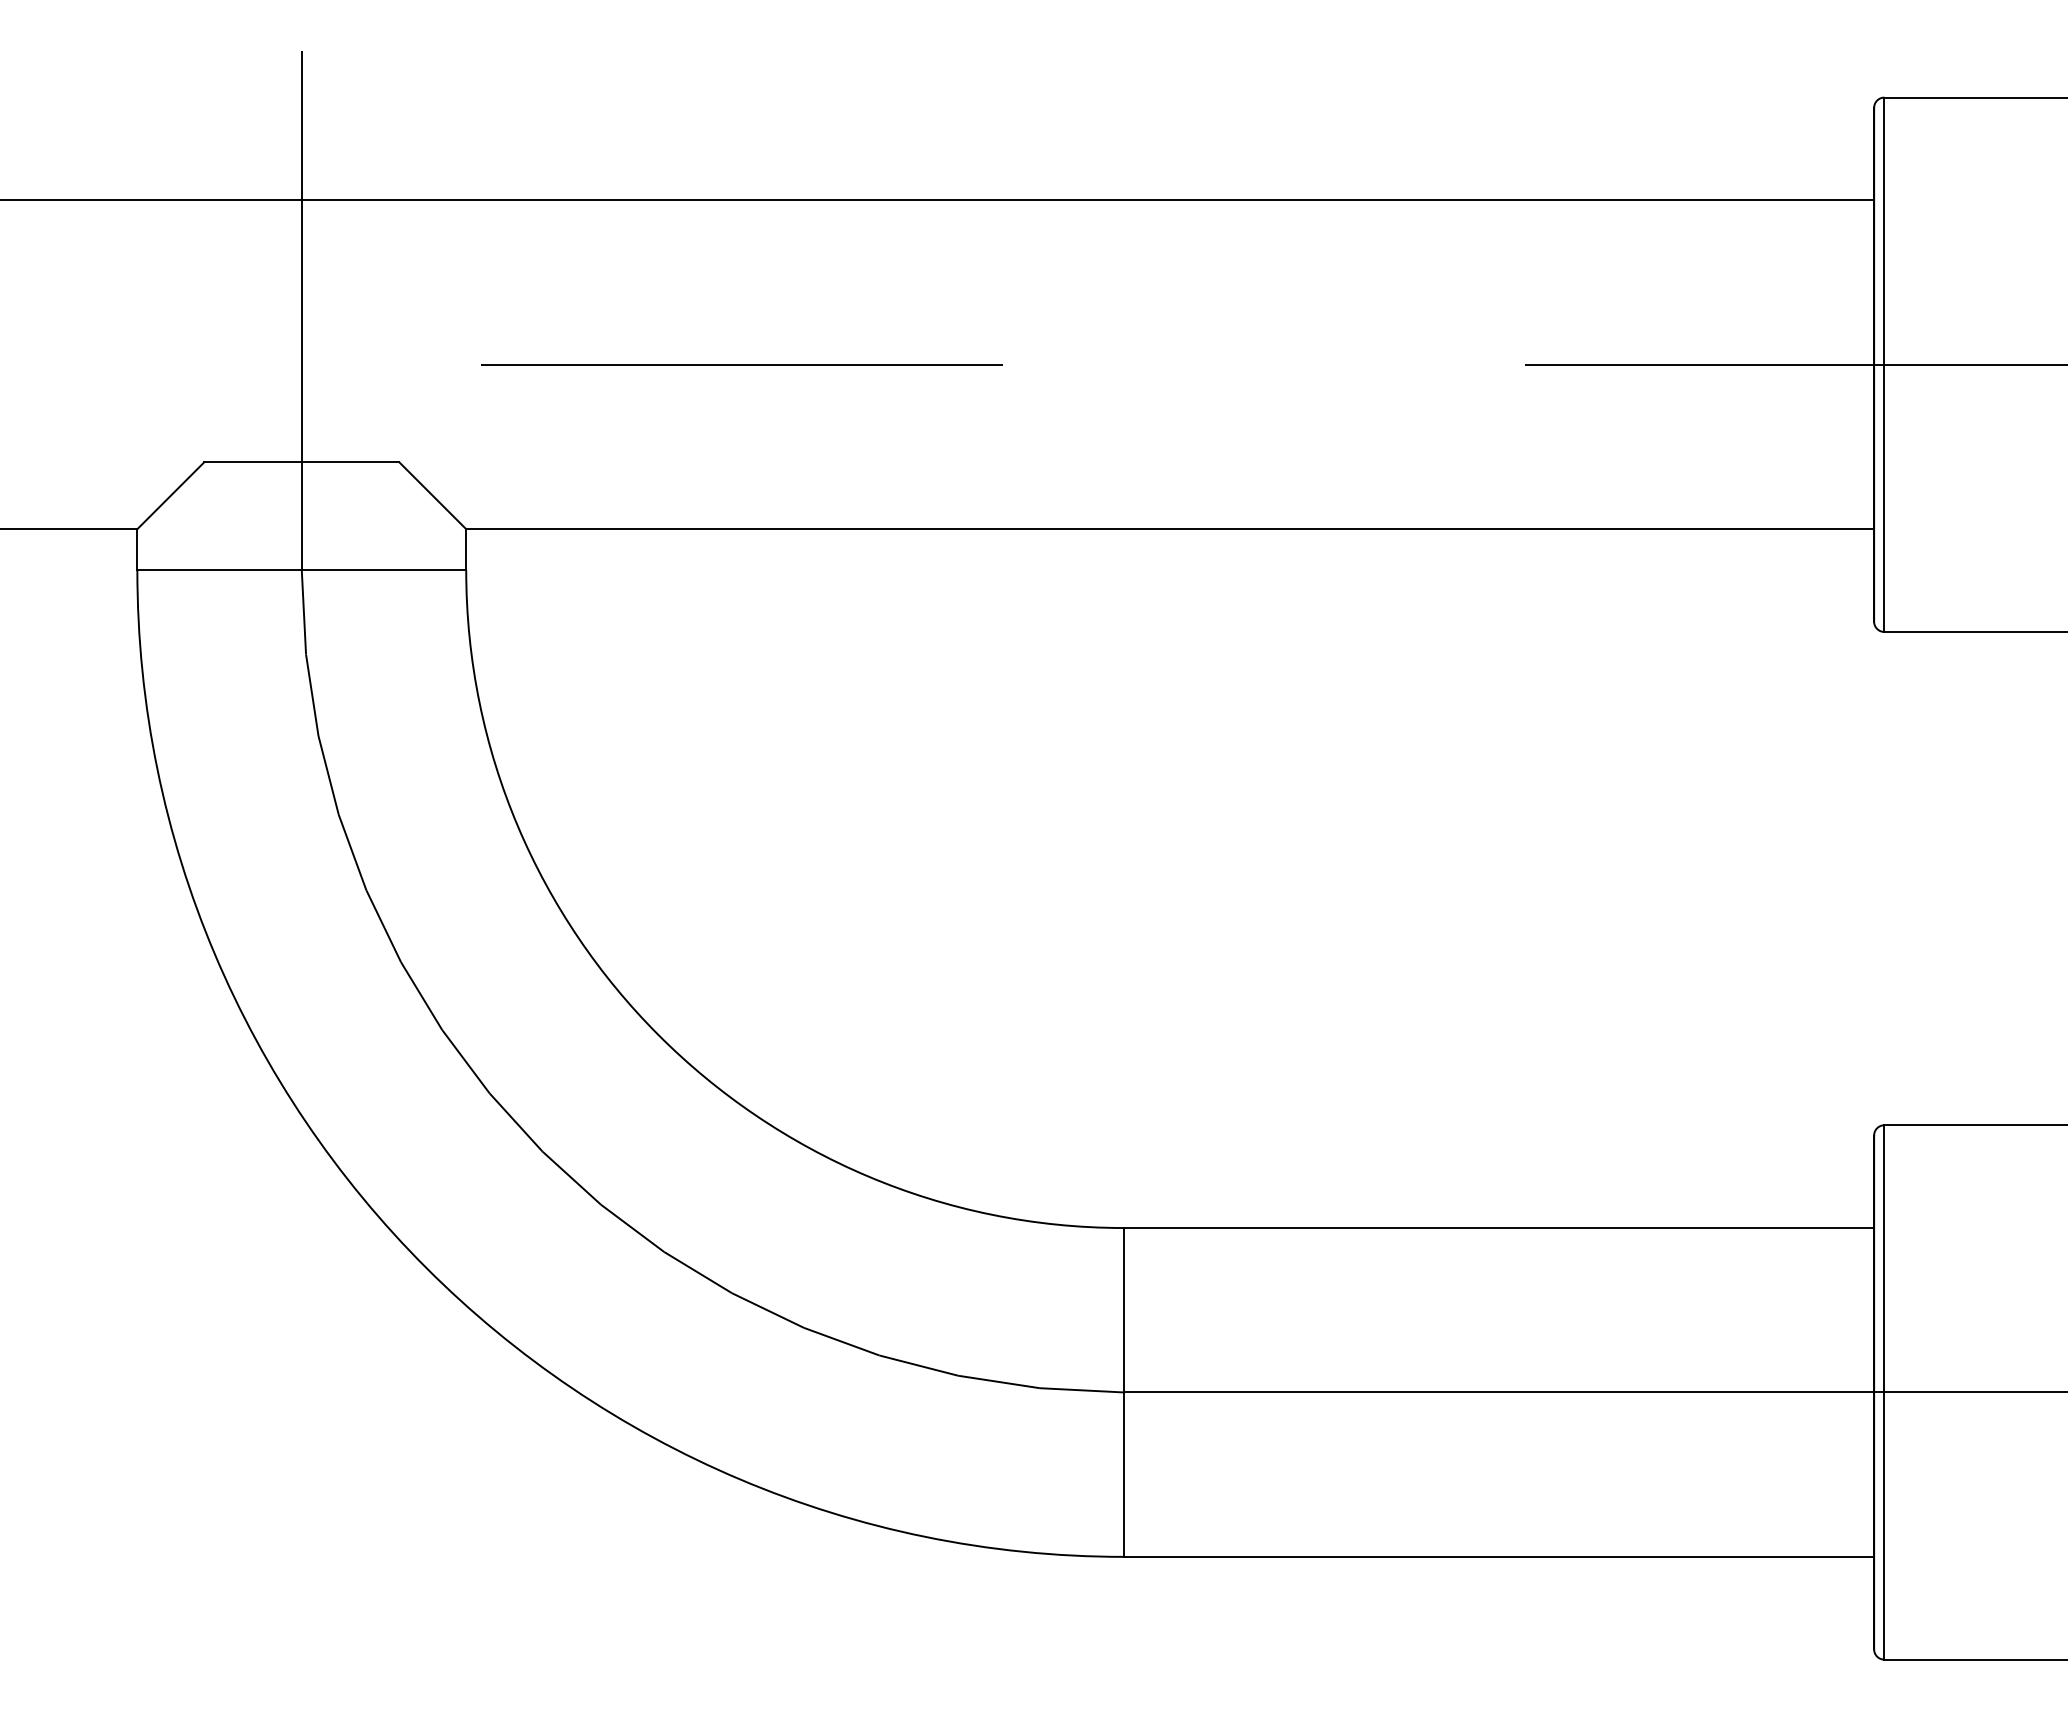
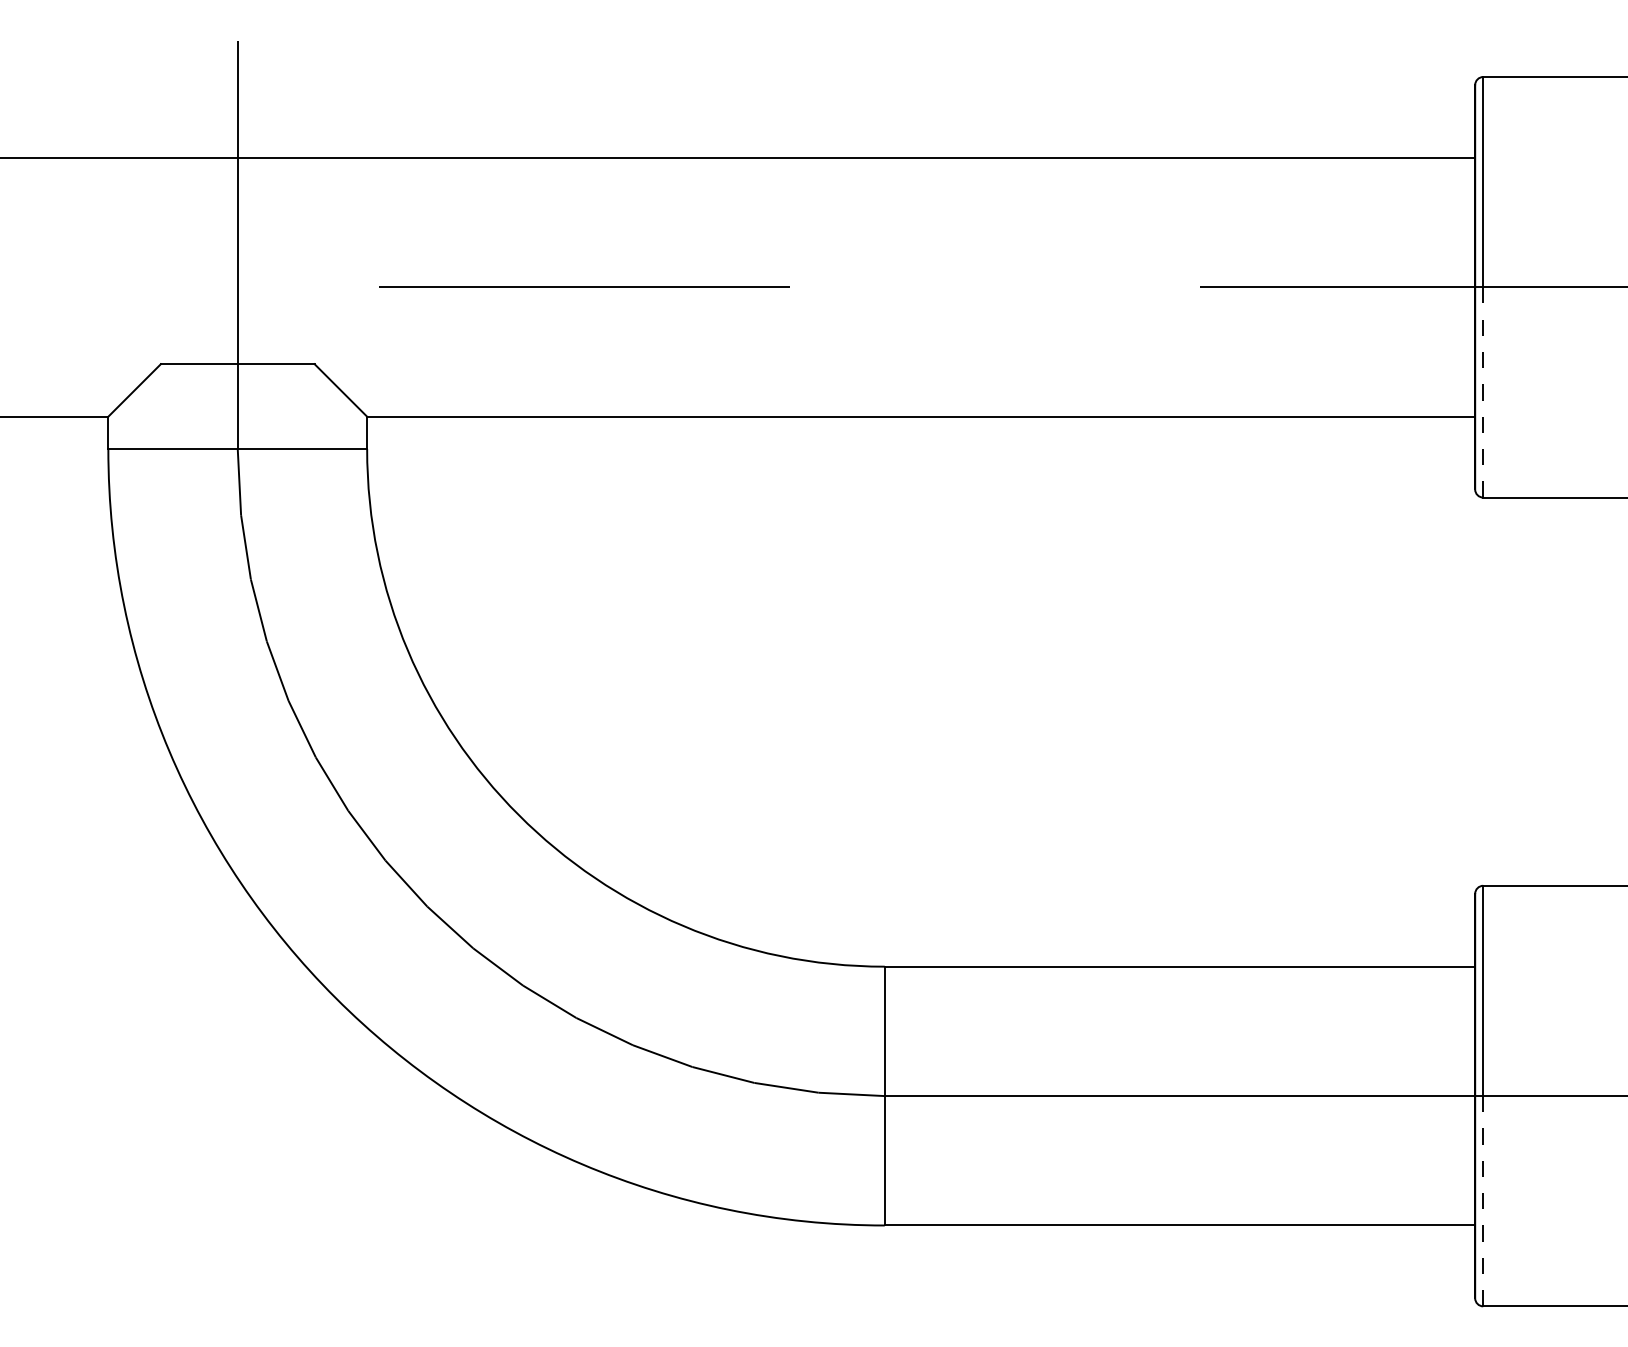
line: (1884, 498) -> (1483, 392), solid -> dashed
line: (1884, 1526) -> (1483, 1201), solid -> dashed

